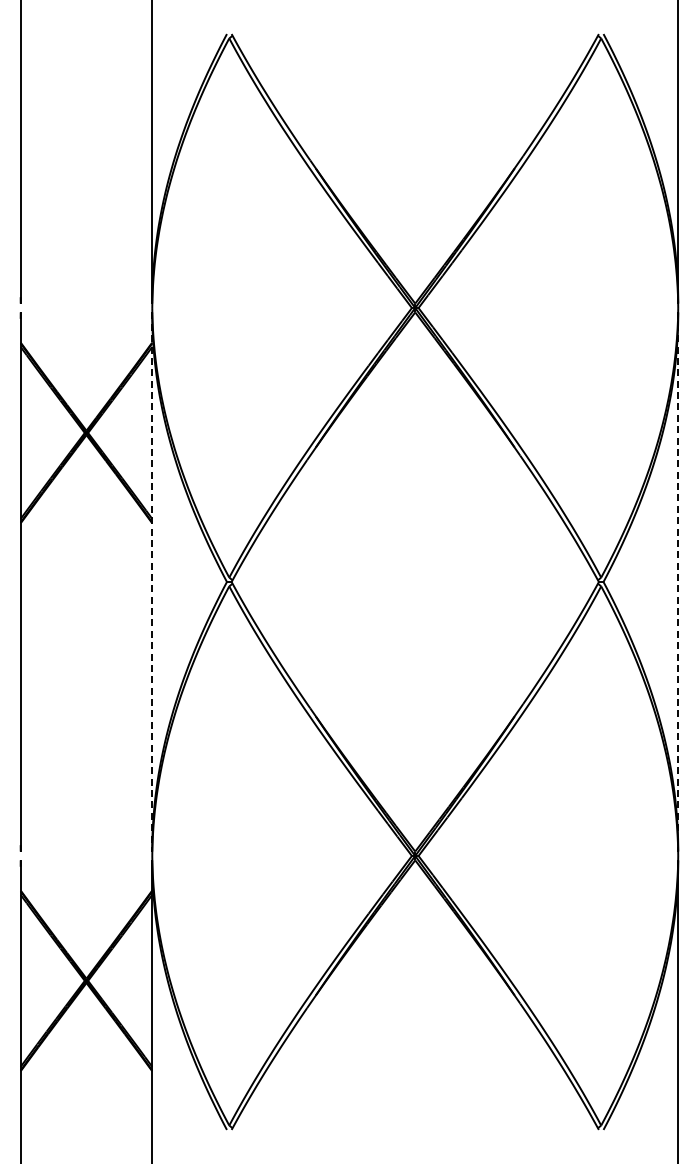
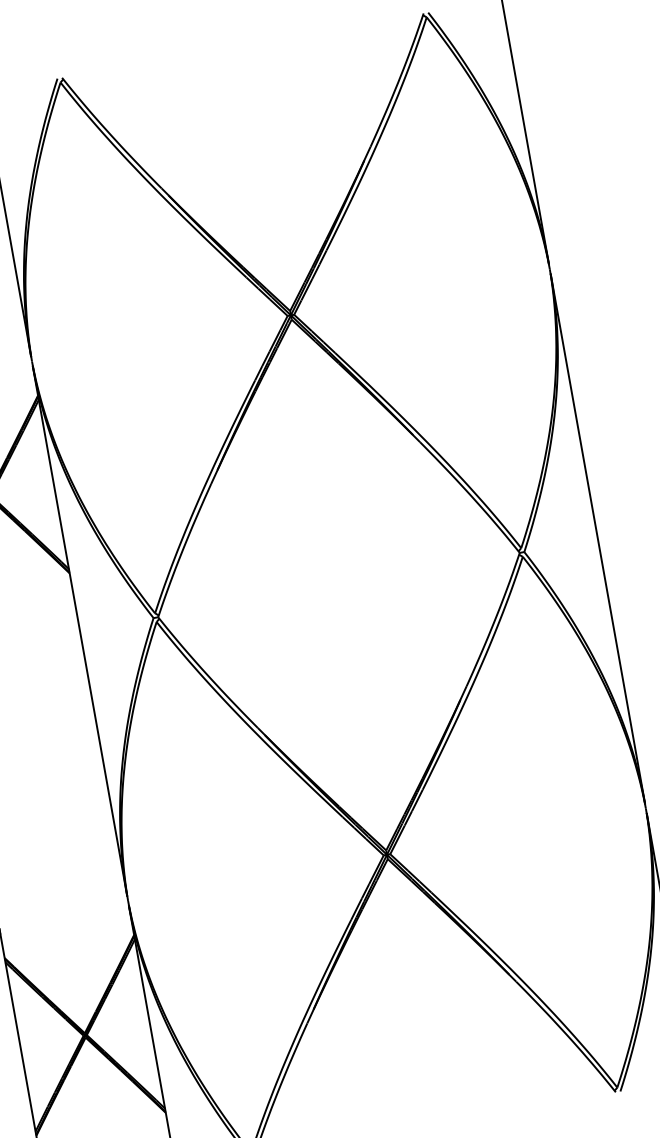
line: (152, 581) -> (80, 630), dashed -> solid
line: (678, 581) -> (598, 538), dashed -> solid

